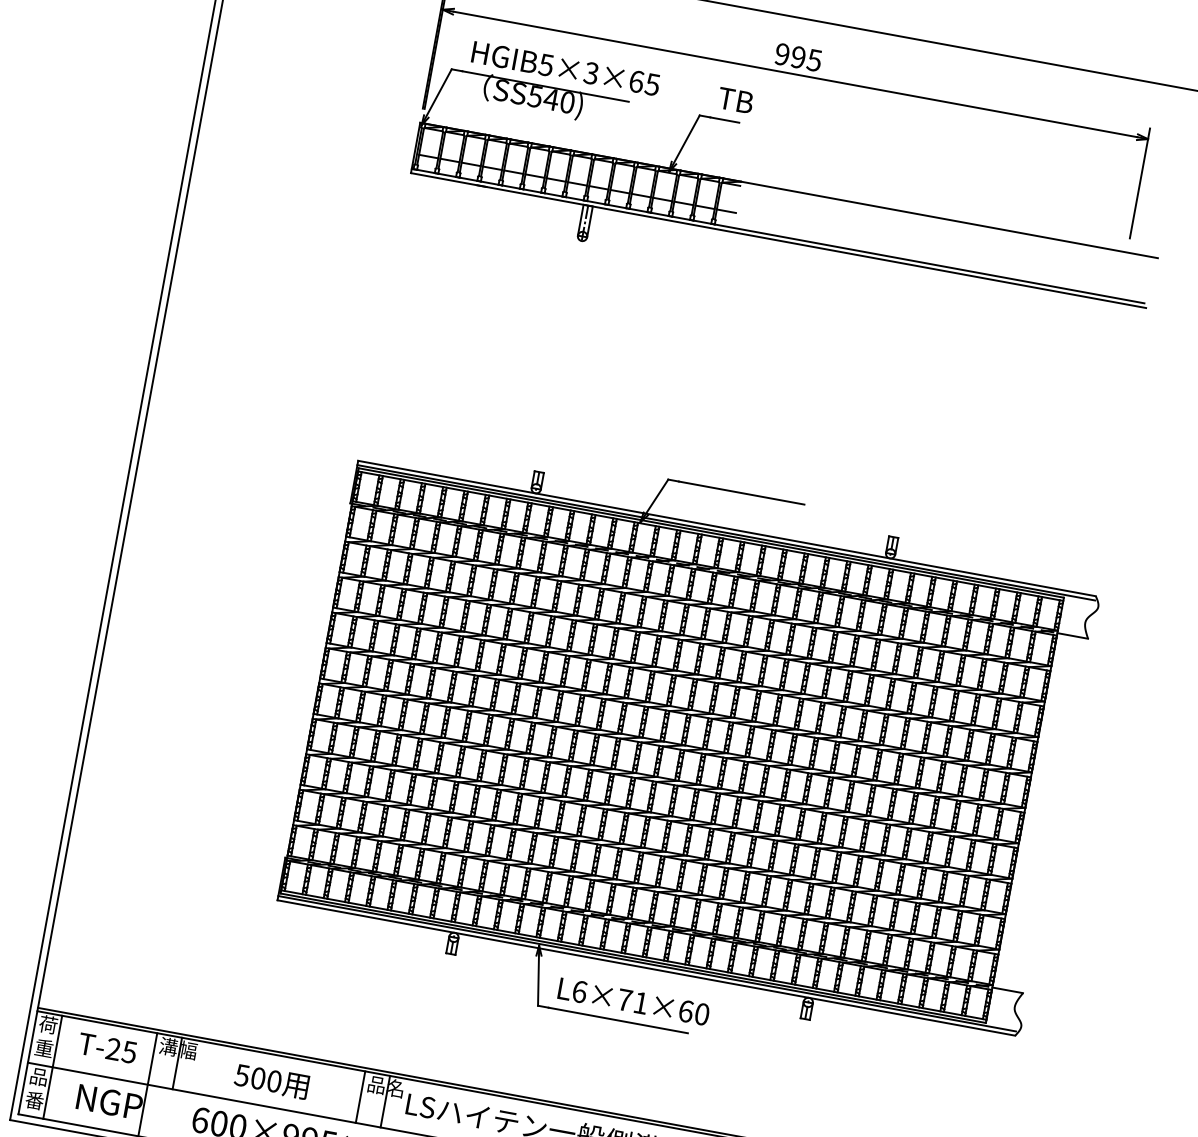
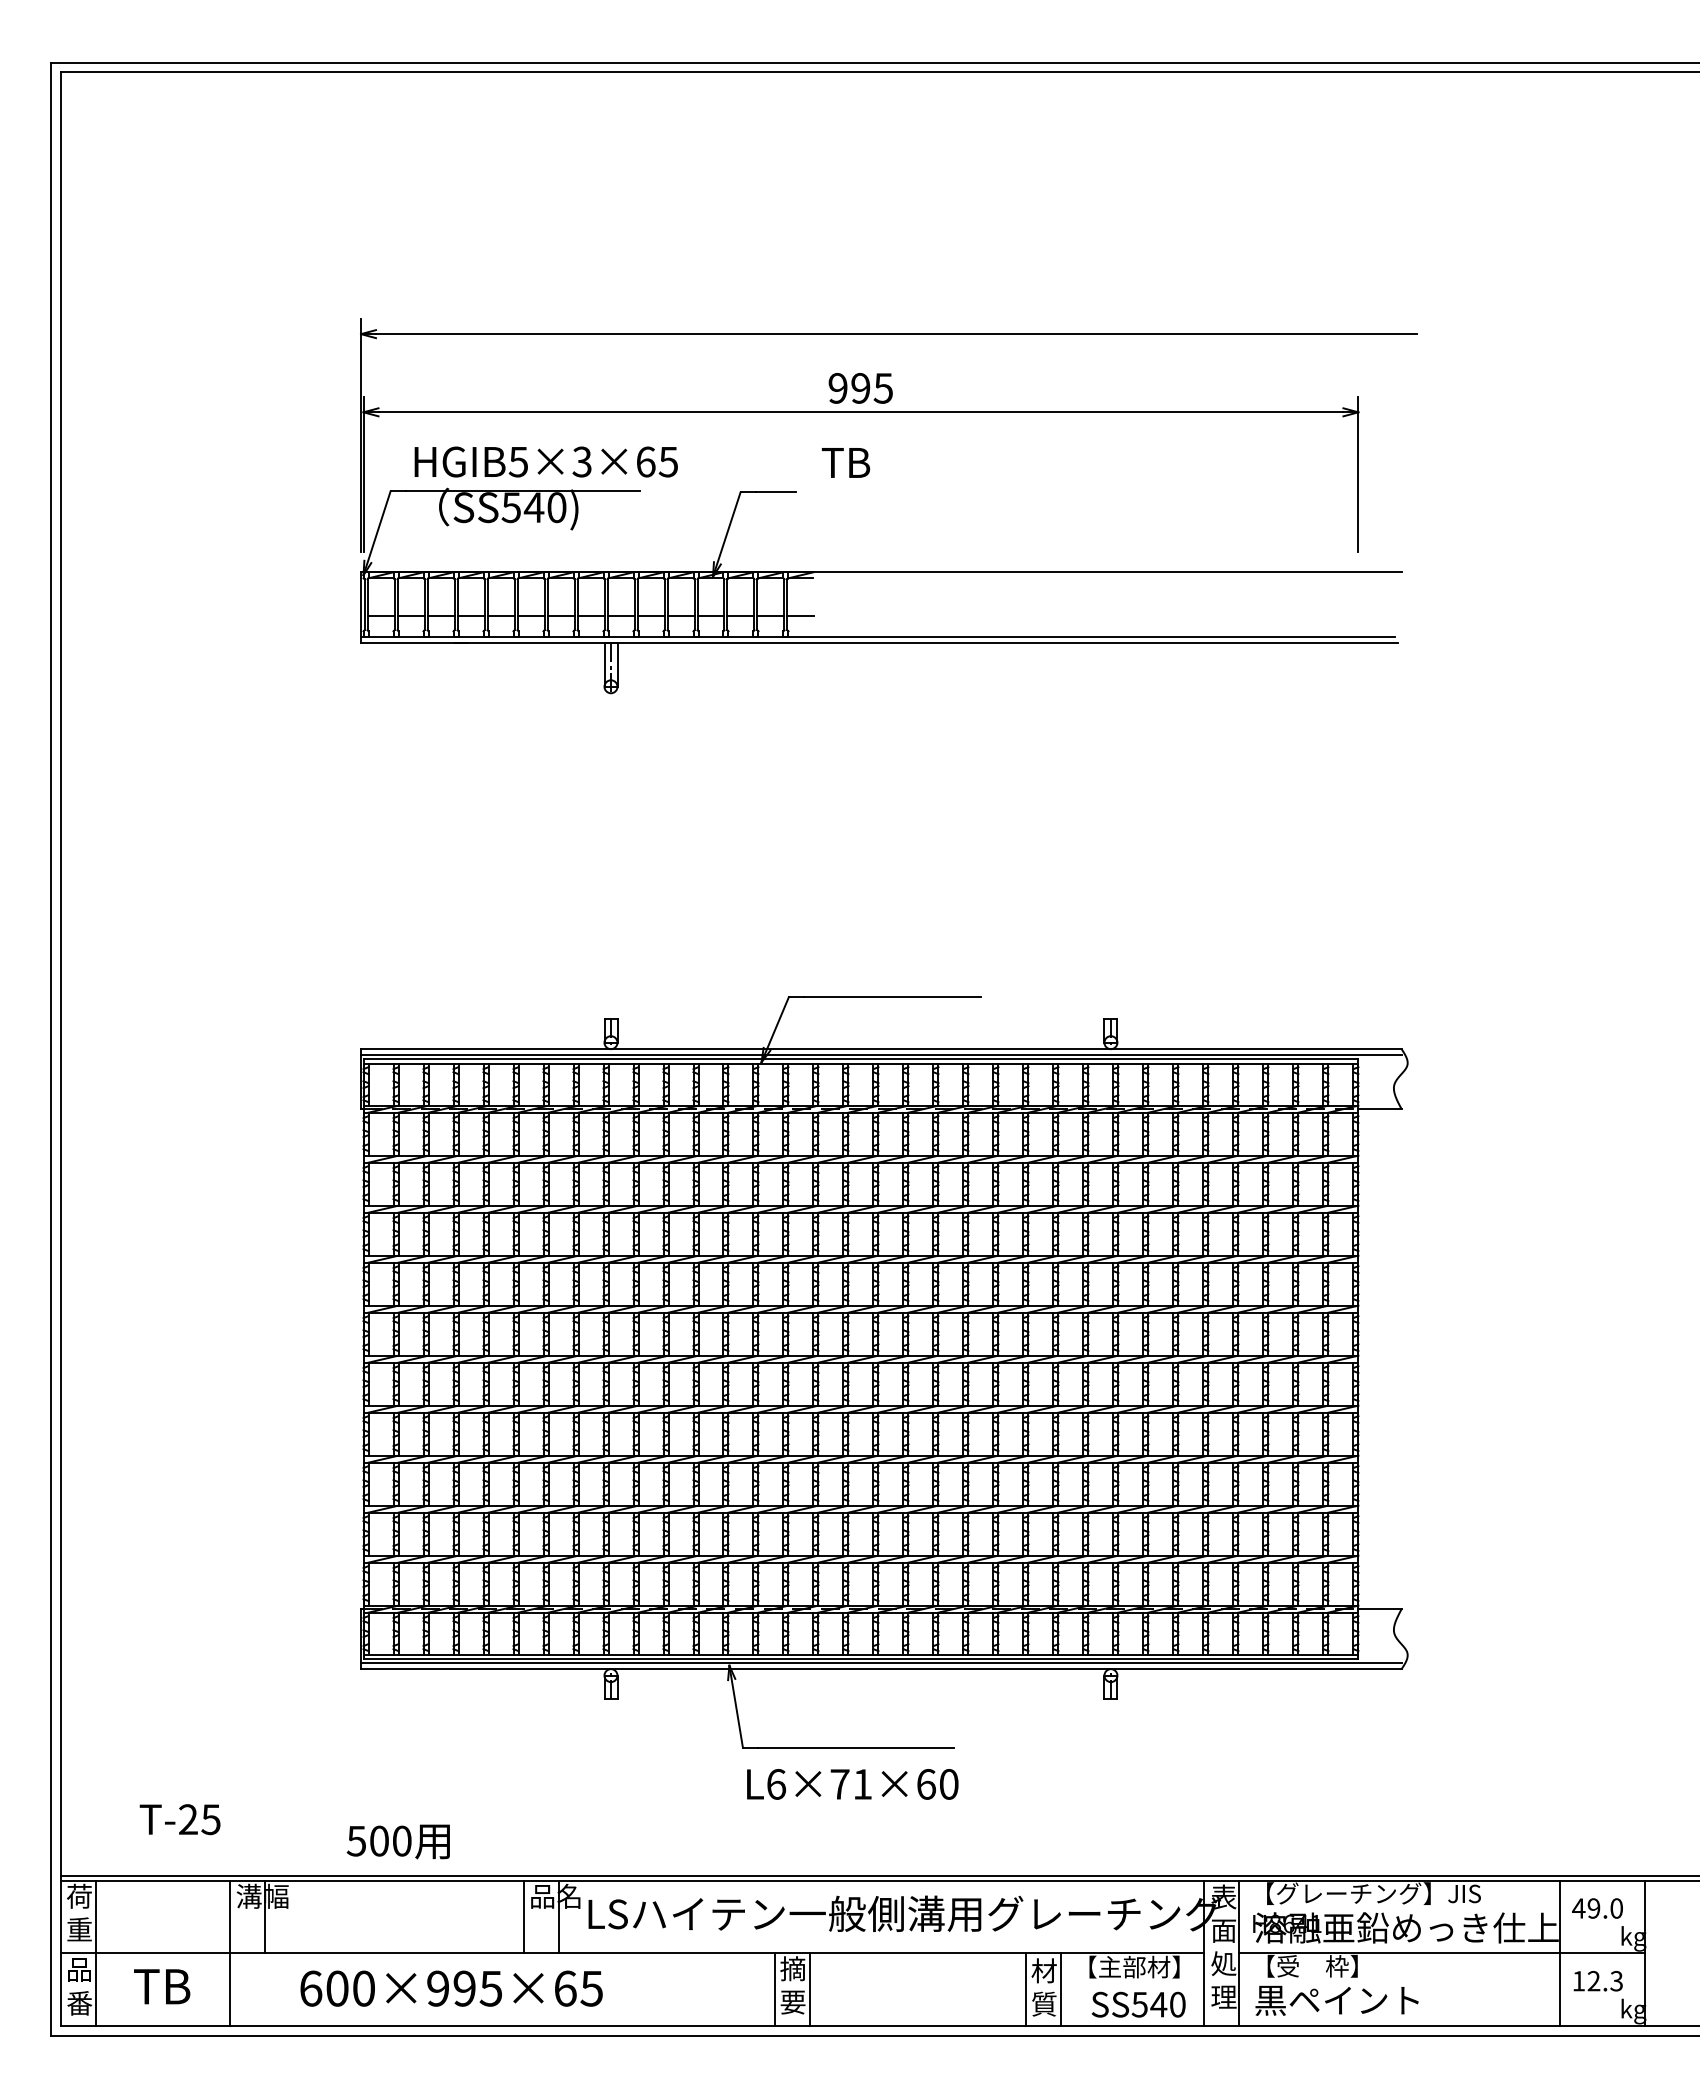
text: (736, 100) -> (846, 462), moved
text: (633, 1001) -> (852, 1784), moved
text: (107, 1048) -> (179, 1819), moved
text: (271, 1081) -> (397, 1841), moved
text: (108, 1101) -> (180, 1986), NGP -> TB

